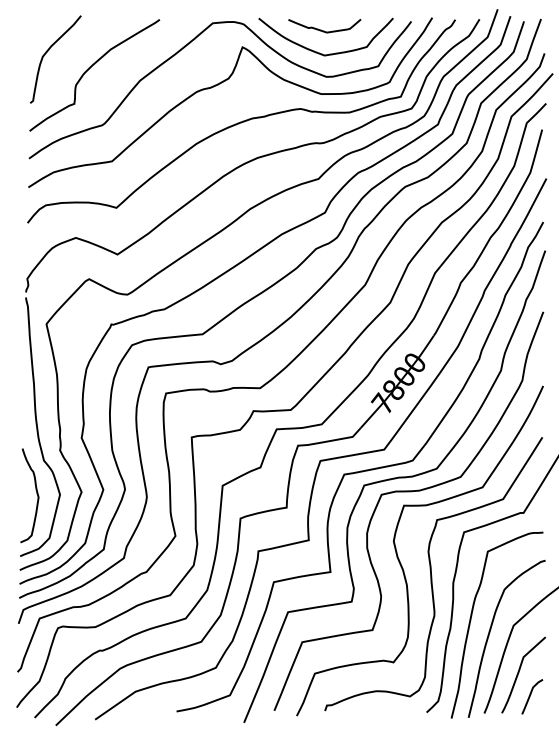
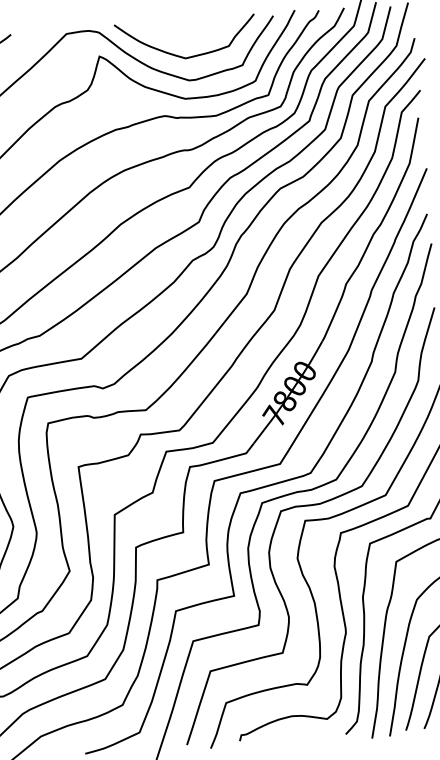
curve: (324, 30) -> (183, 32), removed

